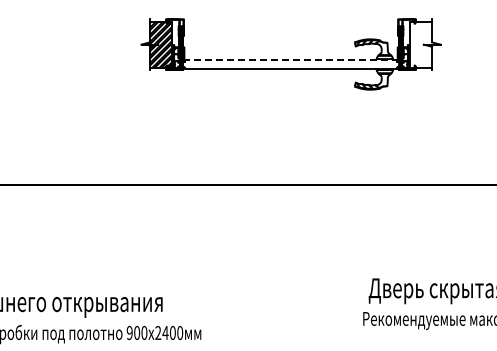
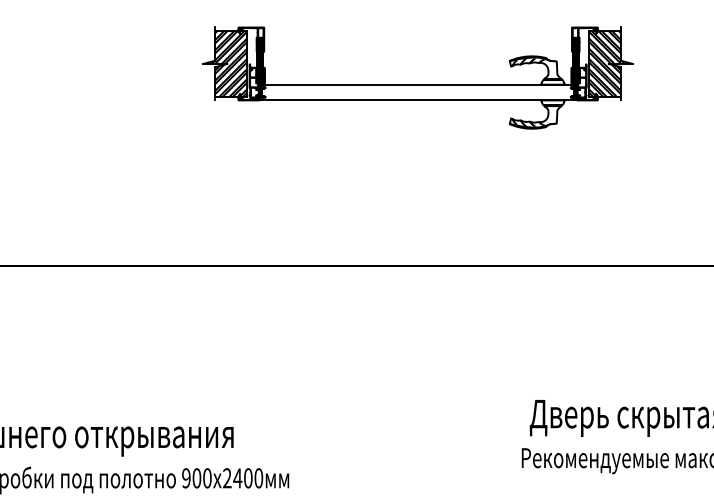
hatch: (424, 44) -> (609, 63), added
line: (290, 59) -> (417, 85), dashed -> solid

